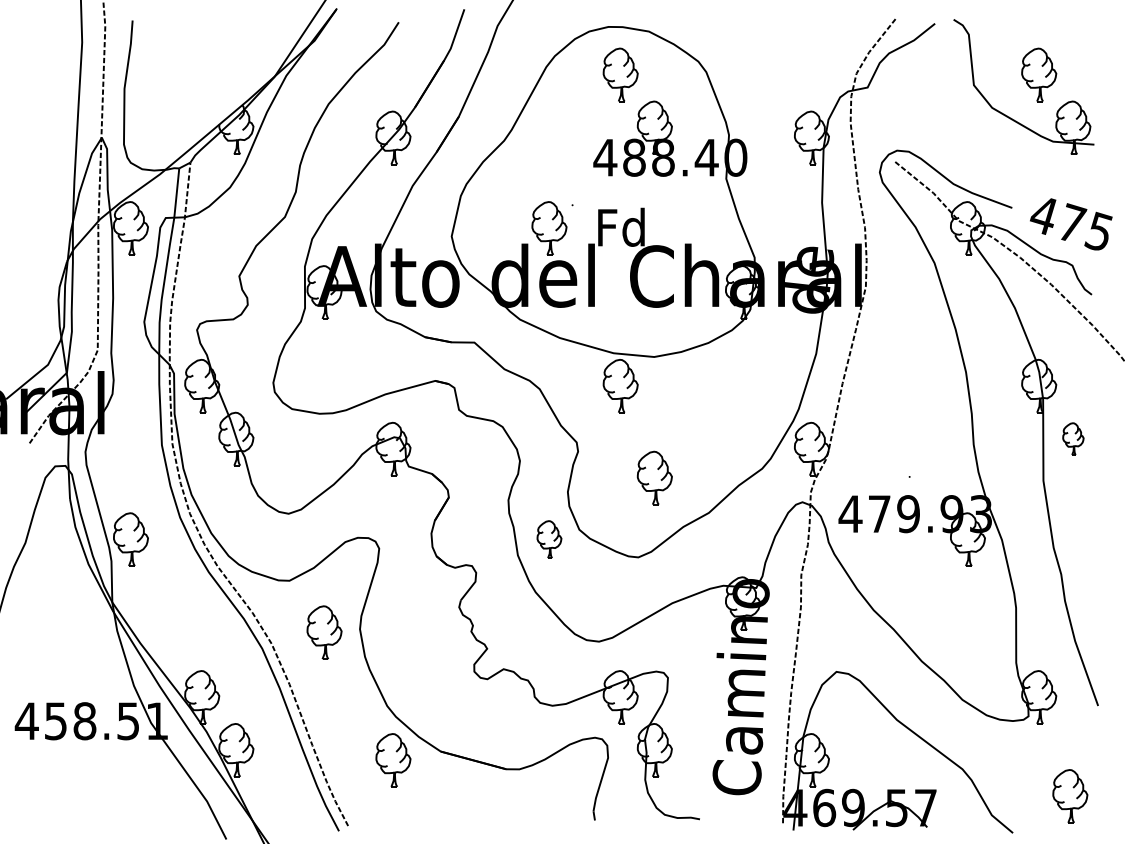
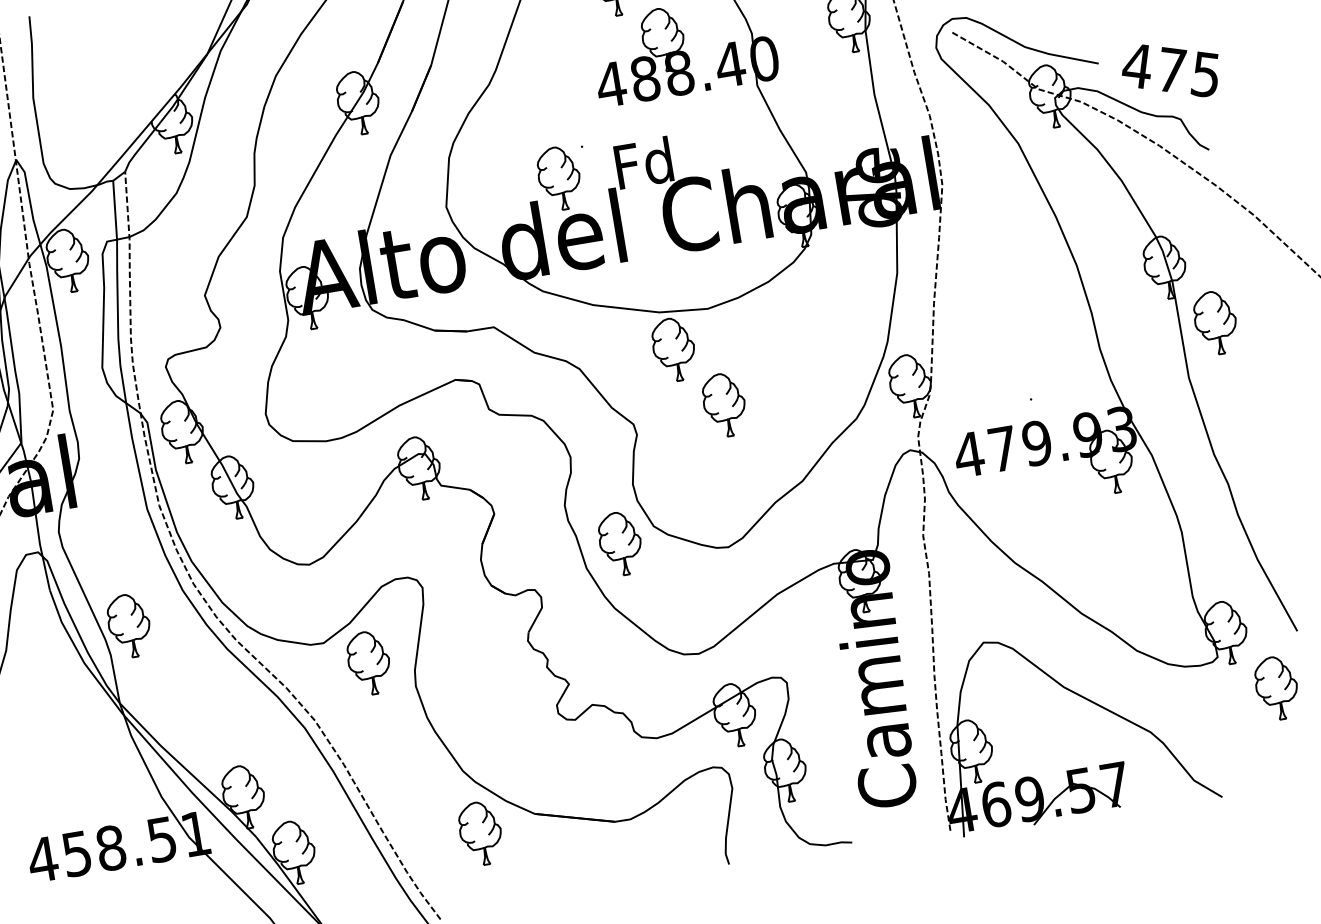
part: (1073, 438) -> (1215, 322), size x1.67
part: (654, 477) -> (724, 404), moved
part: (549, 539) -> (620, 543), size x1.43
part: (324, 632) -> (369, 662), moved
part: (1070, 796) -> (1277, 688), moved

